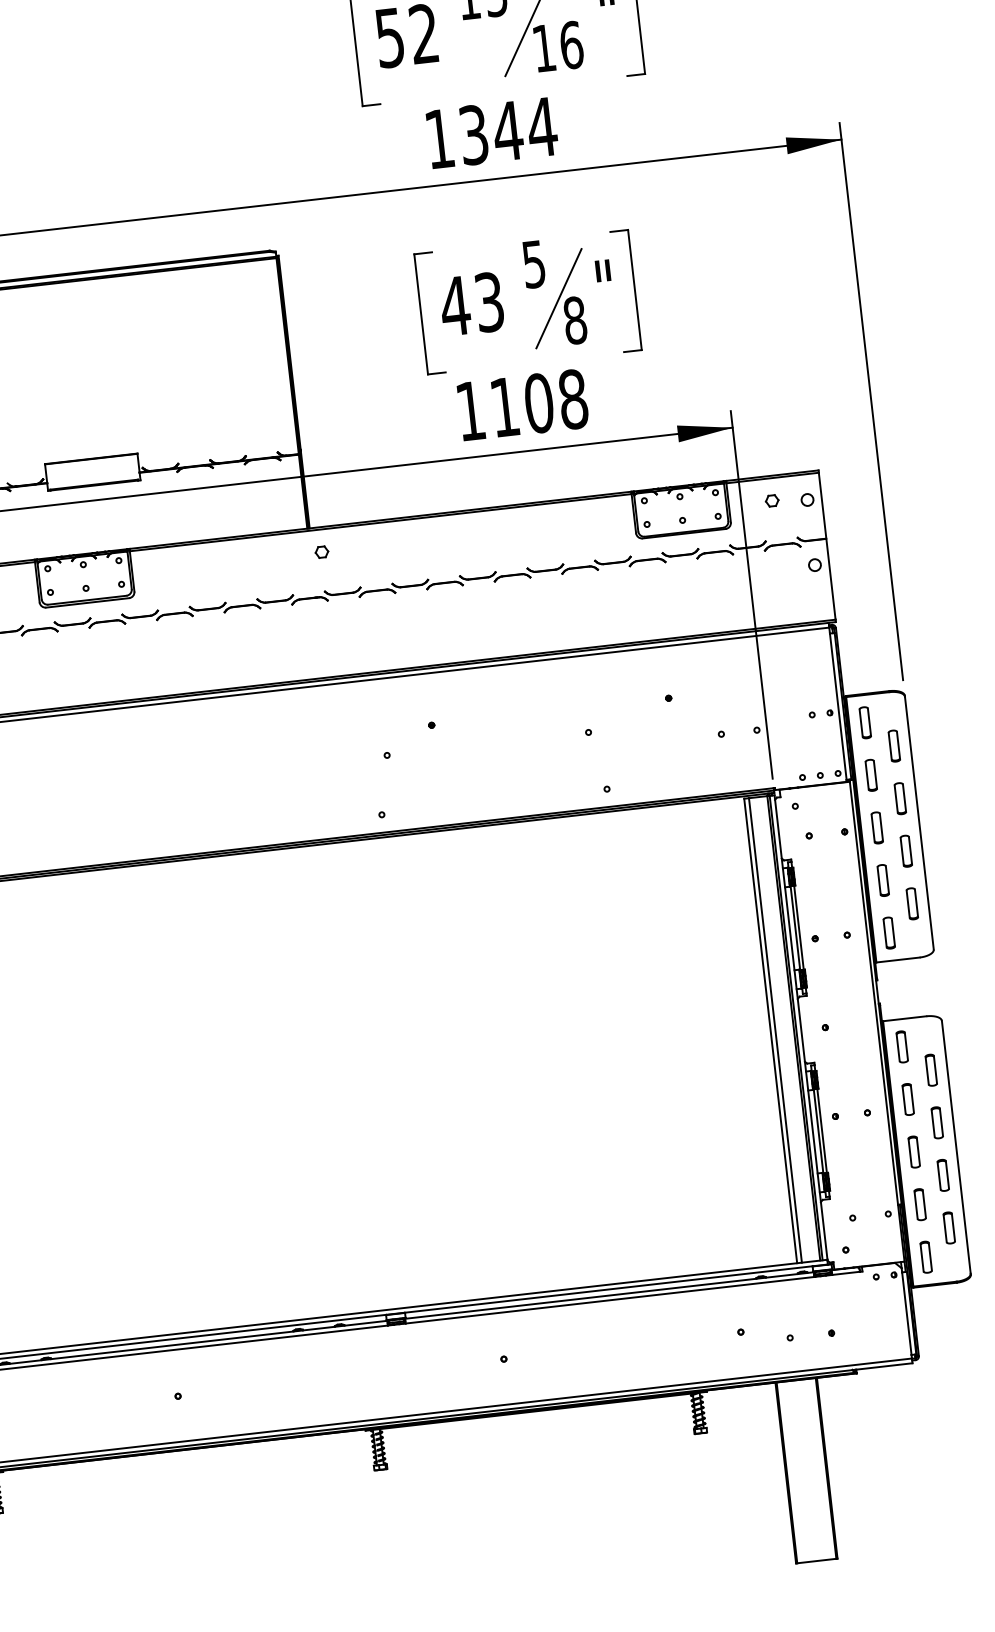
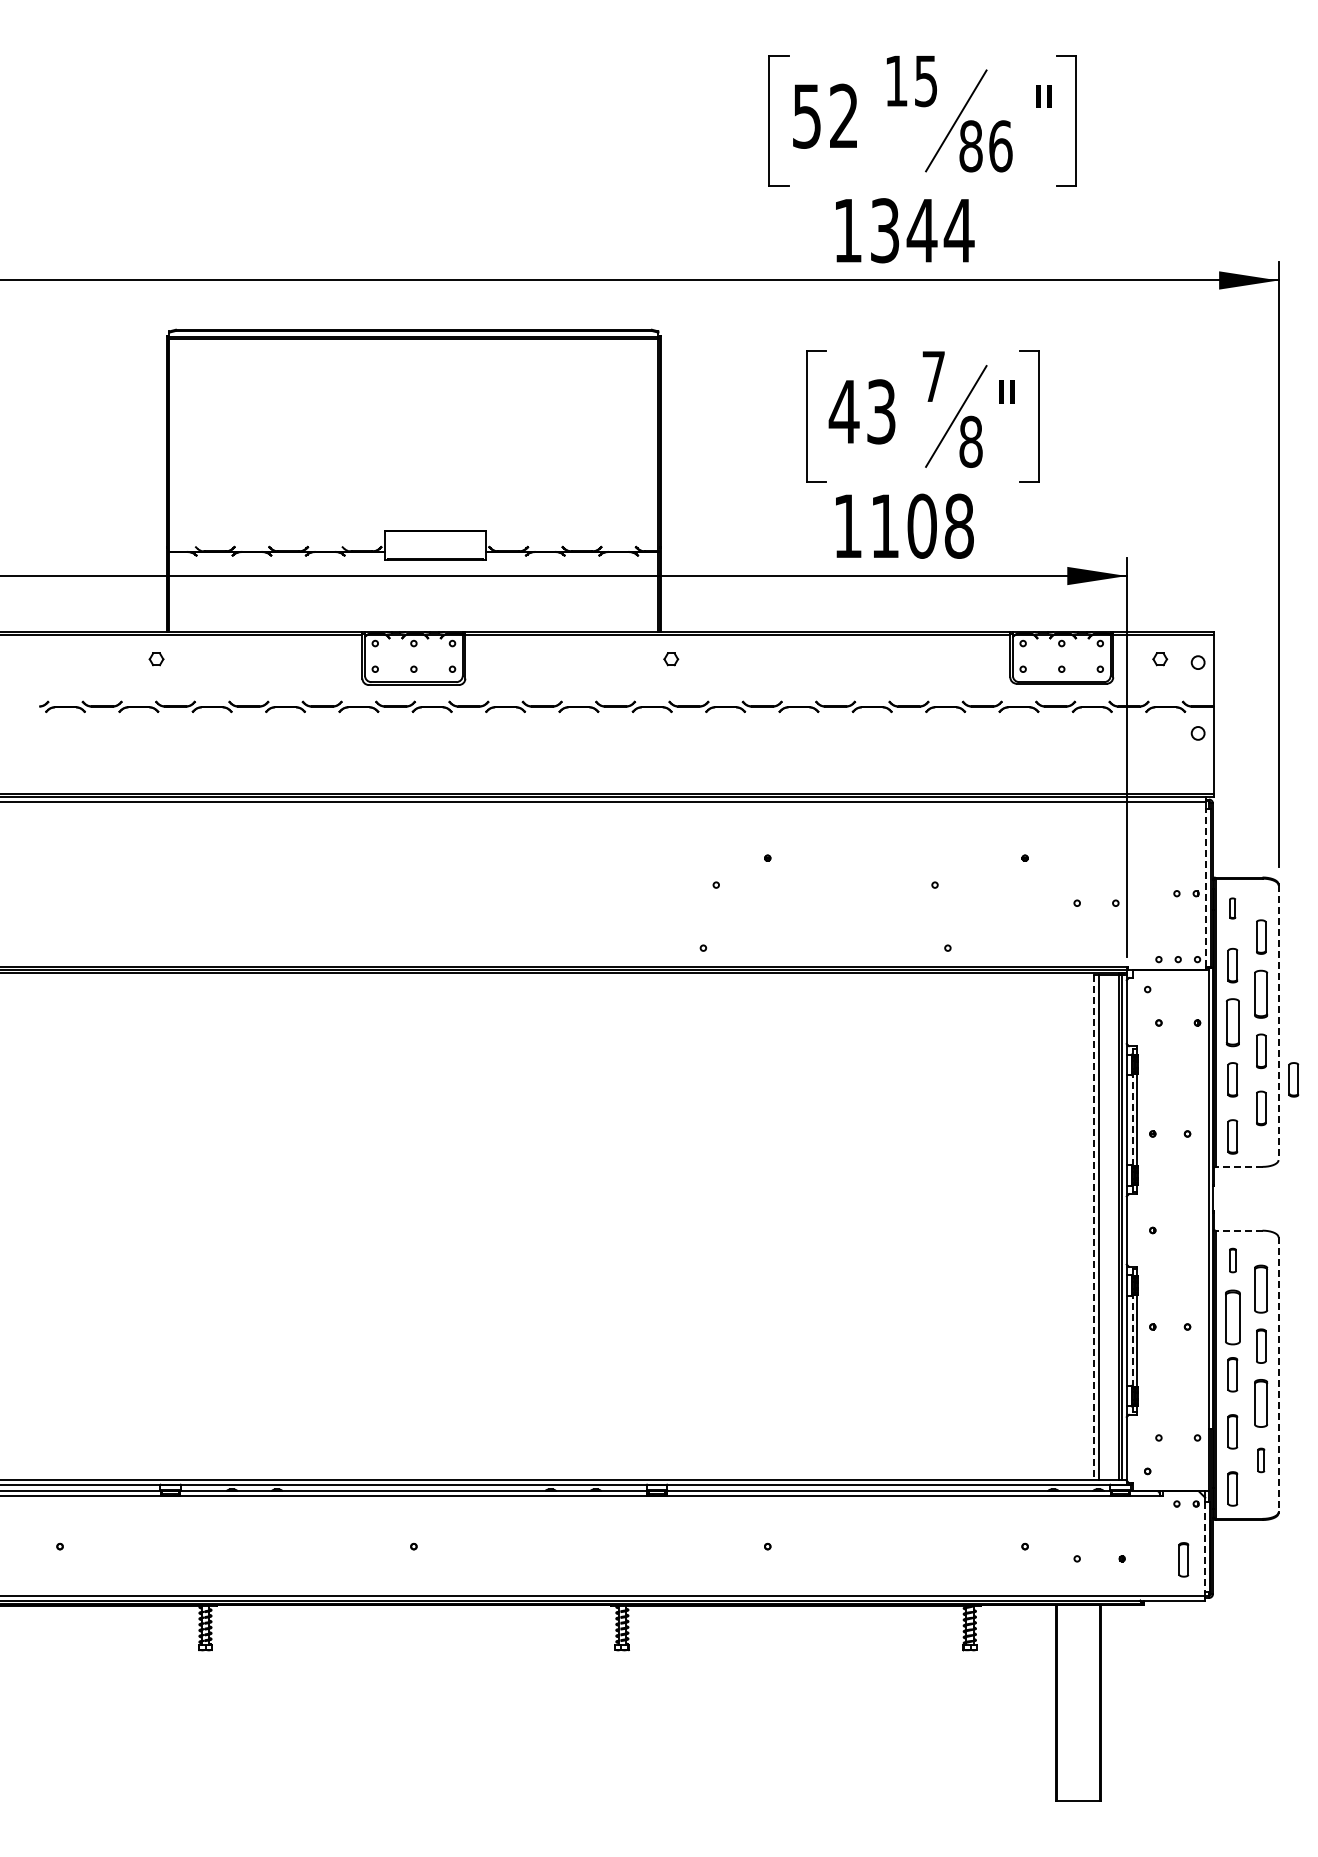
text: (543, 48) -> (970, 146), 16 -> 86
text: (533, 264) -> (933, 376), 5 -> 7
line: (837, 706) -> (1205, 887), solid -> dashed
part: (864, 722) -> (1232, 908), size x0.6
part: (900, 798) -> (1261, 993), size x1.4
line: (919, 823) -> (1278, 1023), solid -> dashed
part: (876, 827) -> (1232, 1022), size x1.4
part: (939, 873) -> (1293, 1079), added
line: (795, 928) -> (1132, 1120), solid -> dashed
line: (897, 959) -> (1238, 1166), solid -> dashed
line: (904, 1018) -> (1238, 1230), solid -> dashed
line: (770, 1031) -> (1093, 1227), solid -> dashed
part: (901, 1046) -> (1232, 1260), size x0.7
part: (931, 1069) -> (1261, 1288), size x1.4
part: (907, 1099) -> (1232, 1317), size x1.6
line: (818, 1131) -> (1132, 1340), solid -> dashed
line: (956, 1147) -> (1278, 1375), solid -> dashed
part: (943, 1174) -> (1261, 1402), size x1.4
part: (949, 1228) -> (1261, 1460), size x0.7
line: (907, 1314) -> (1205, 1547), solid -> dashed
part: (888, 1327) -> (1183, 1559), added

